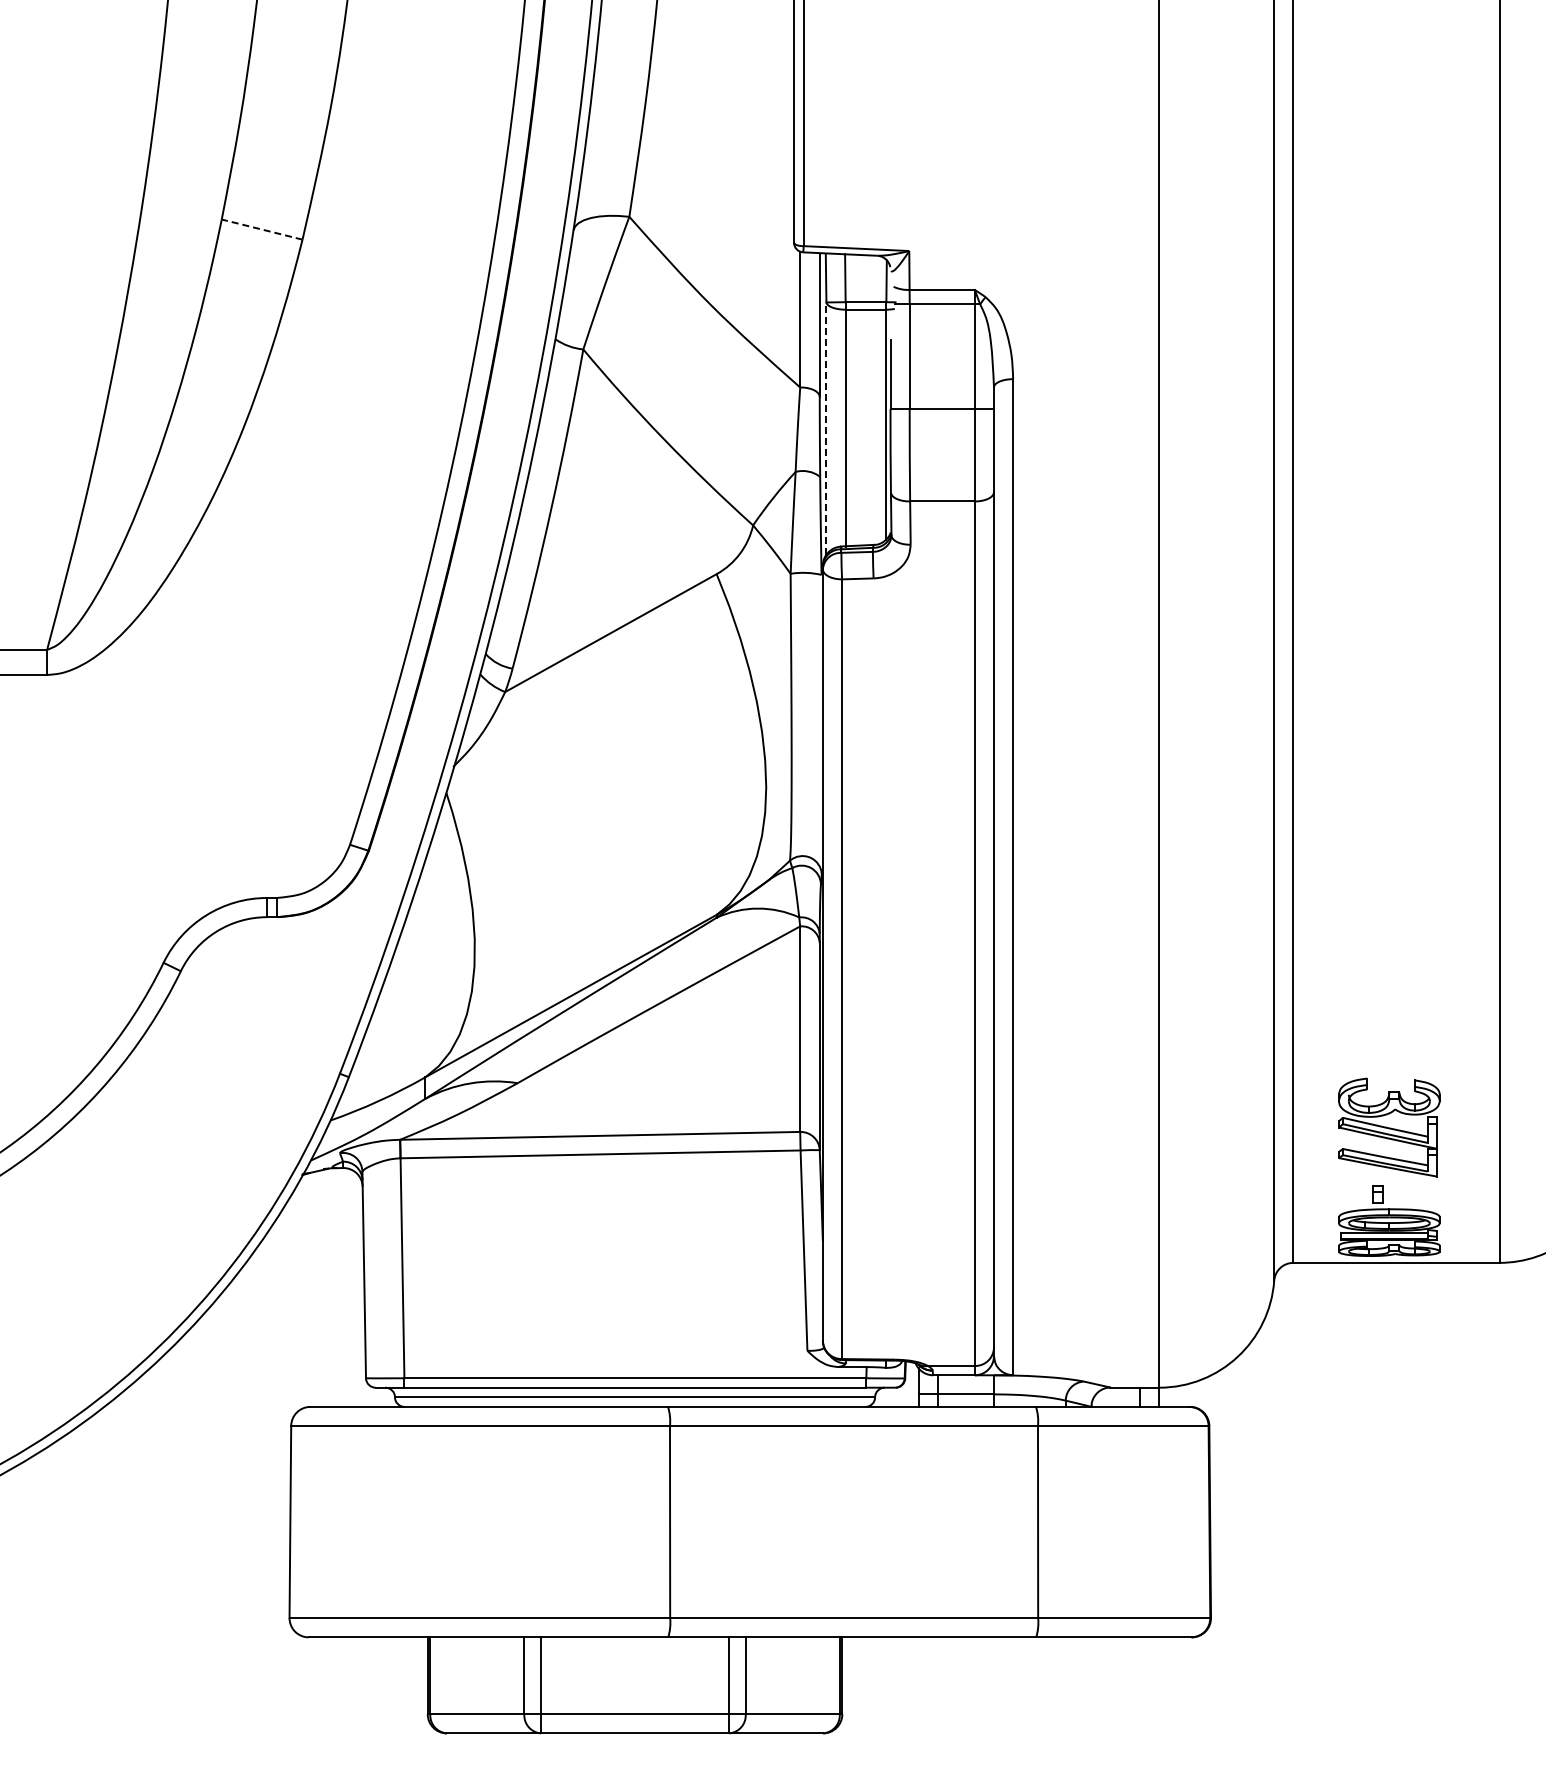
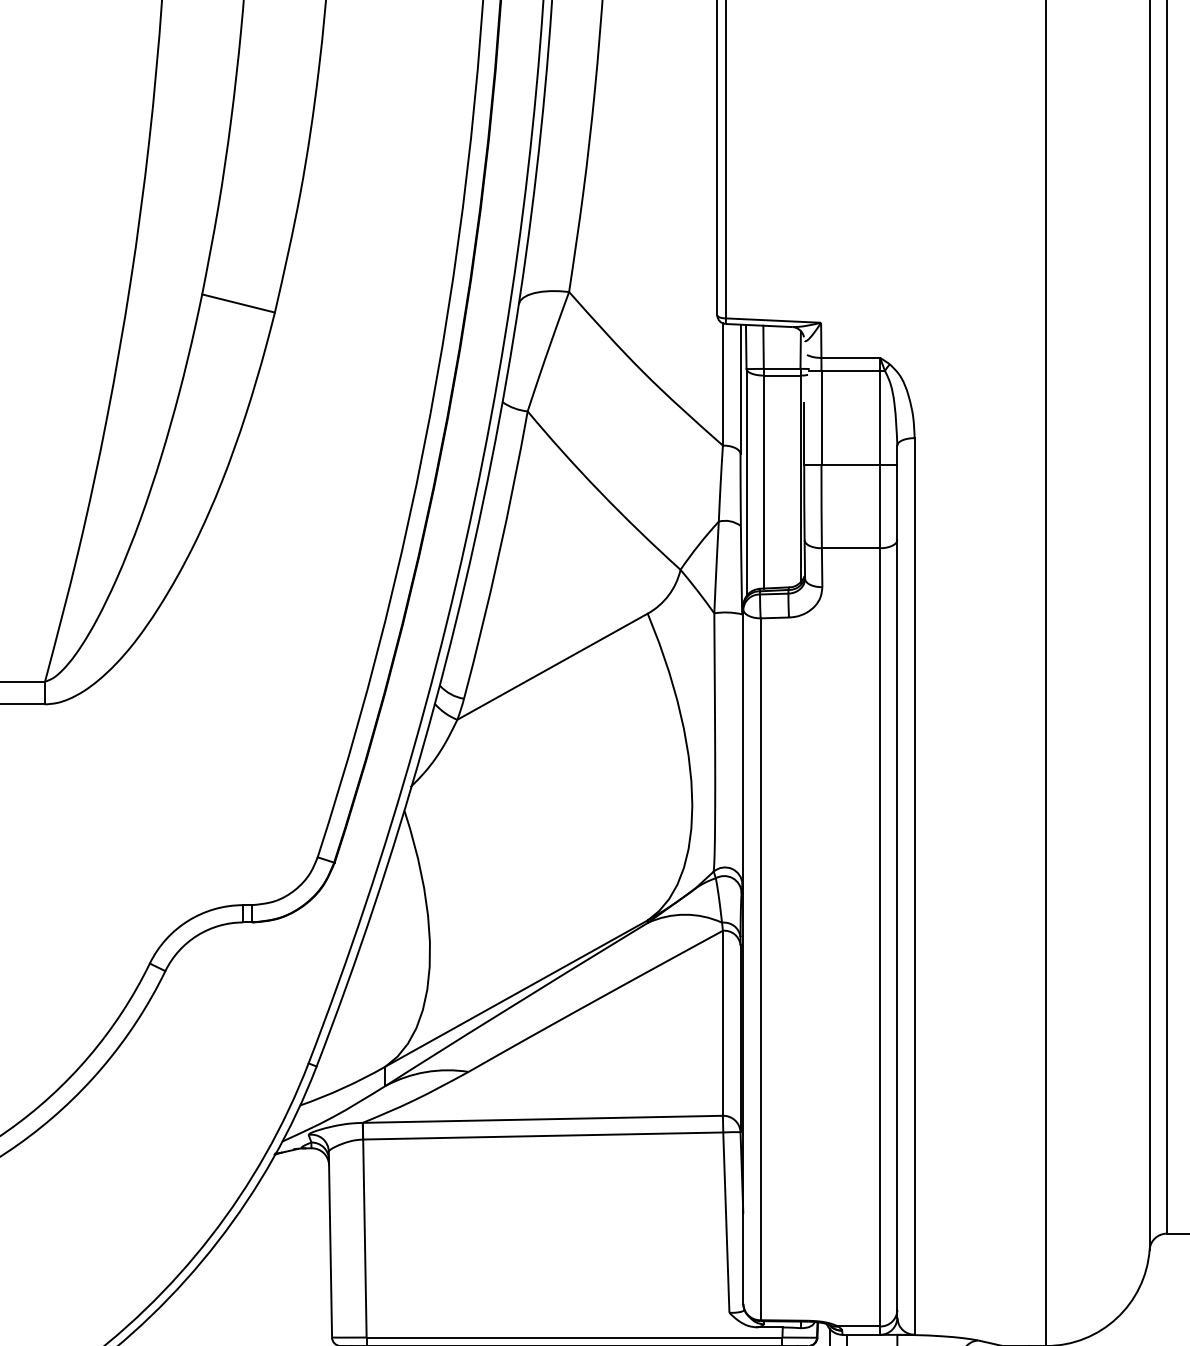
line: (262, 229) -> (238, 303), dashed -> solid
line: (826, 428) -> (746, 482), dashed -> solid

